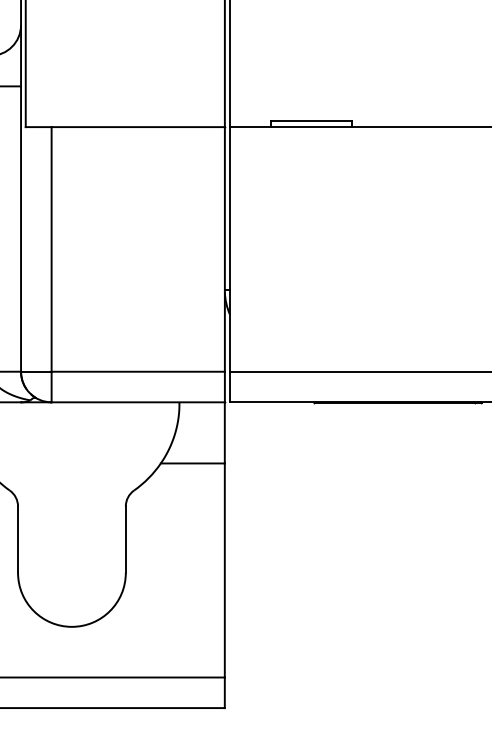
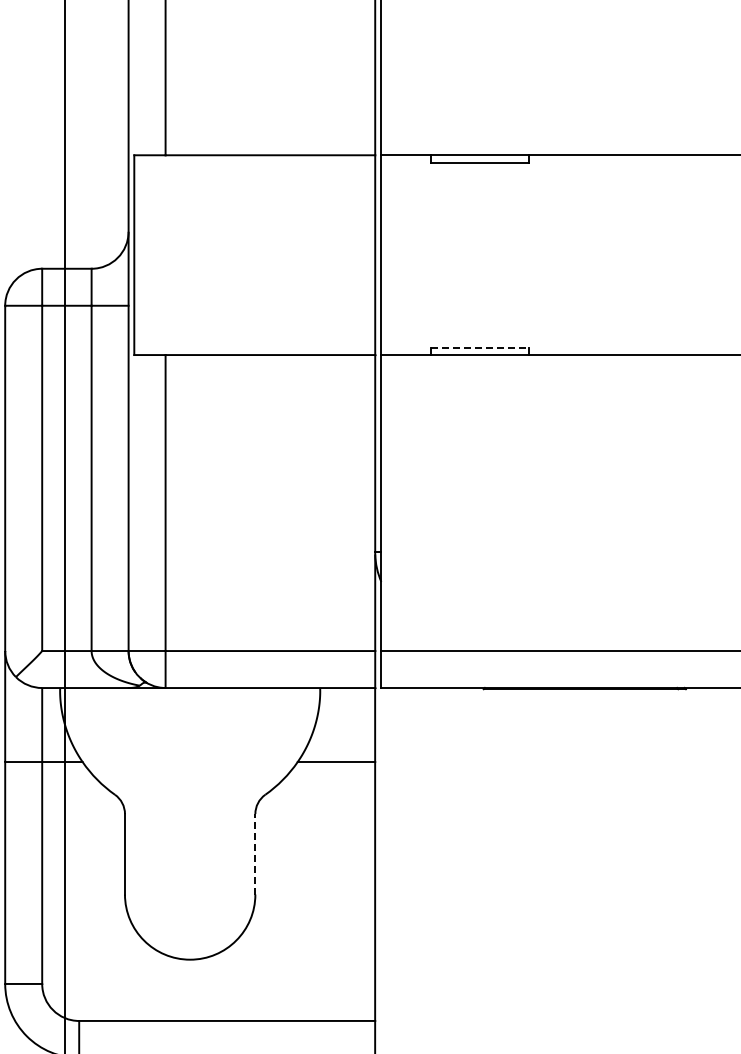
line: (311, 120) -> (480, 347), solid -> dashed
line: (125, 539) -> (255, 853), solid -> dashed

